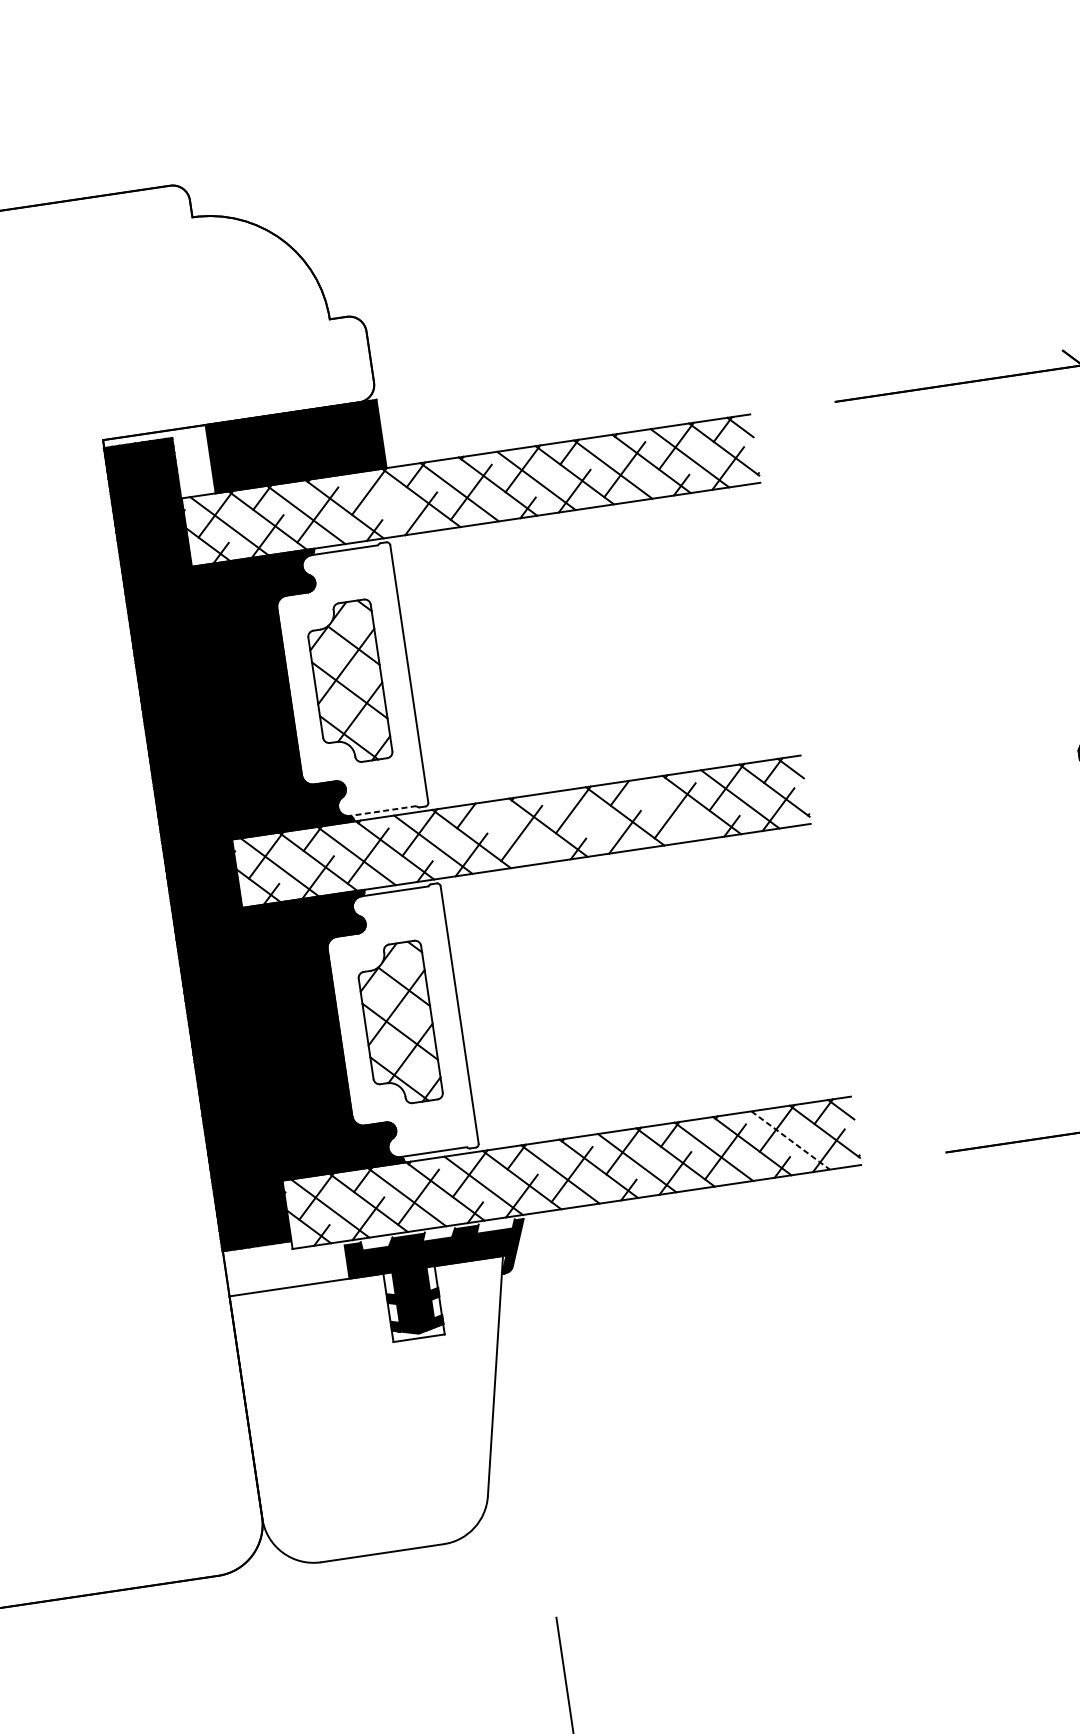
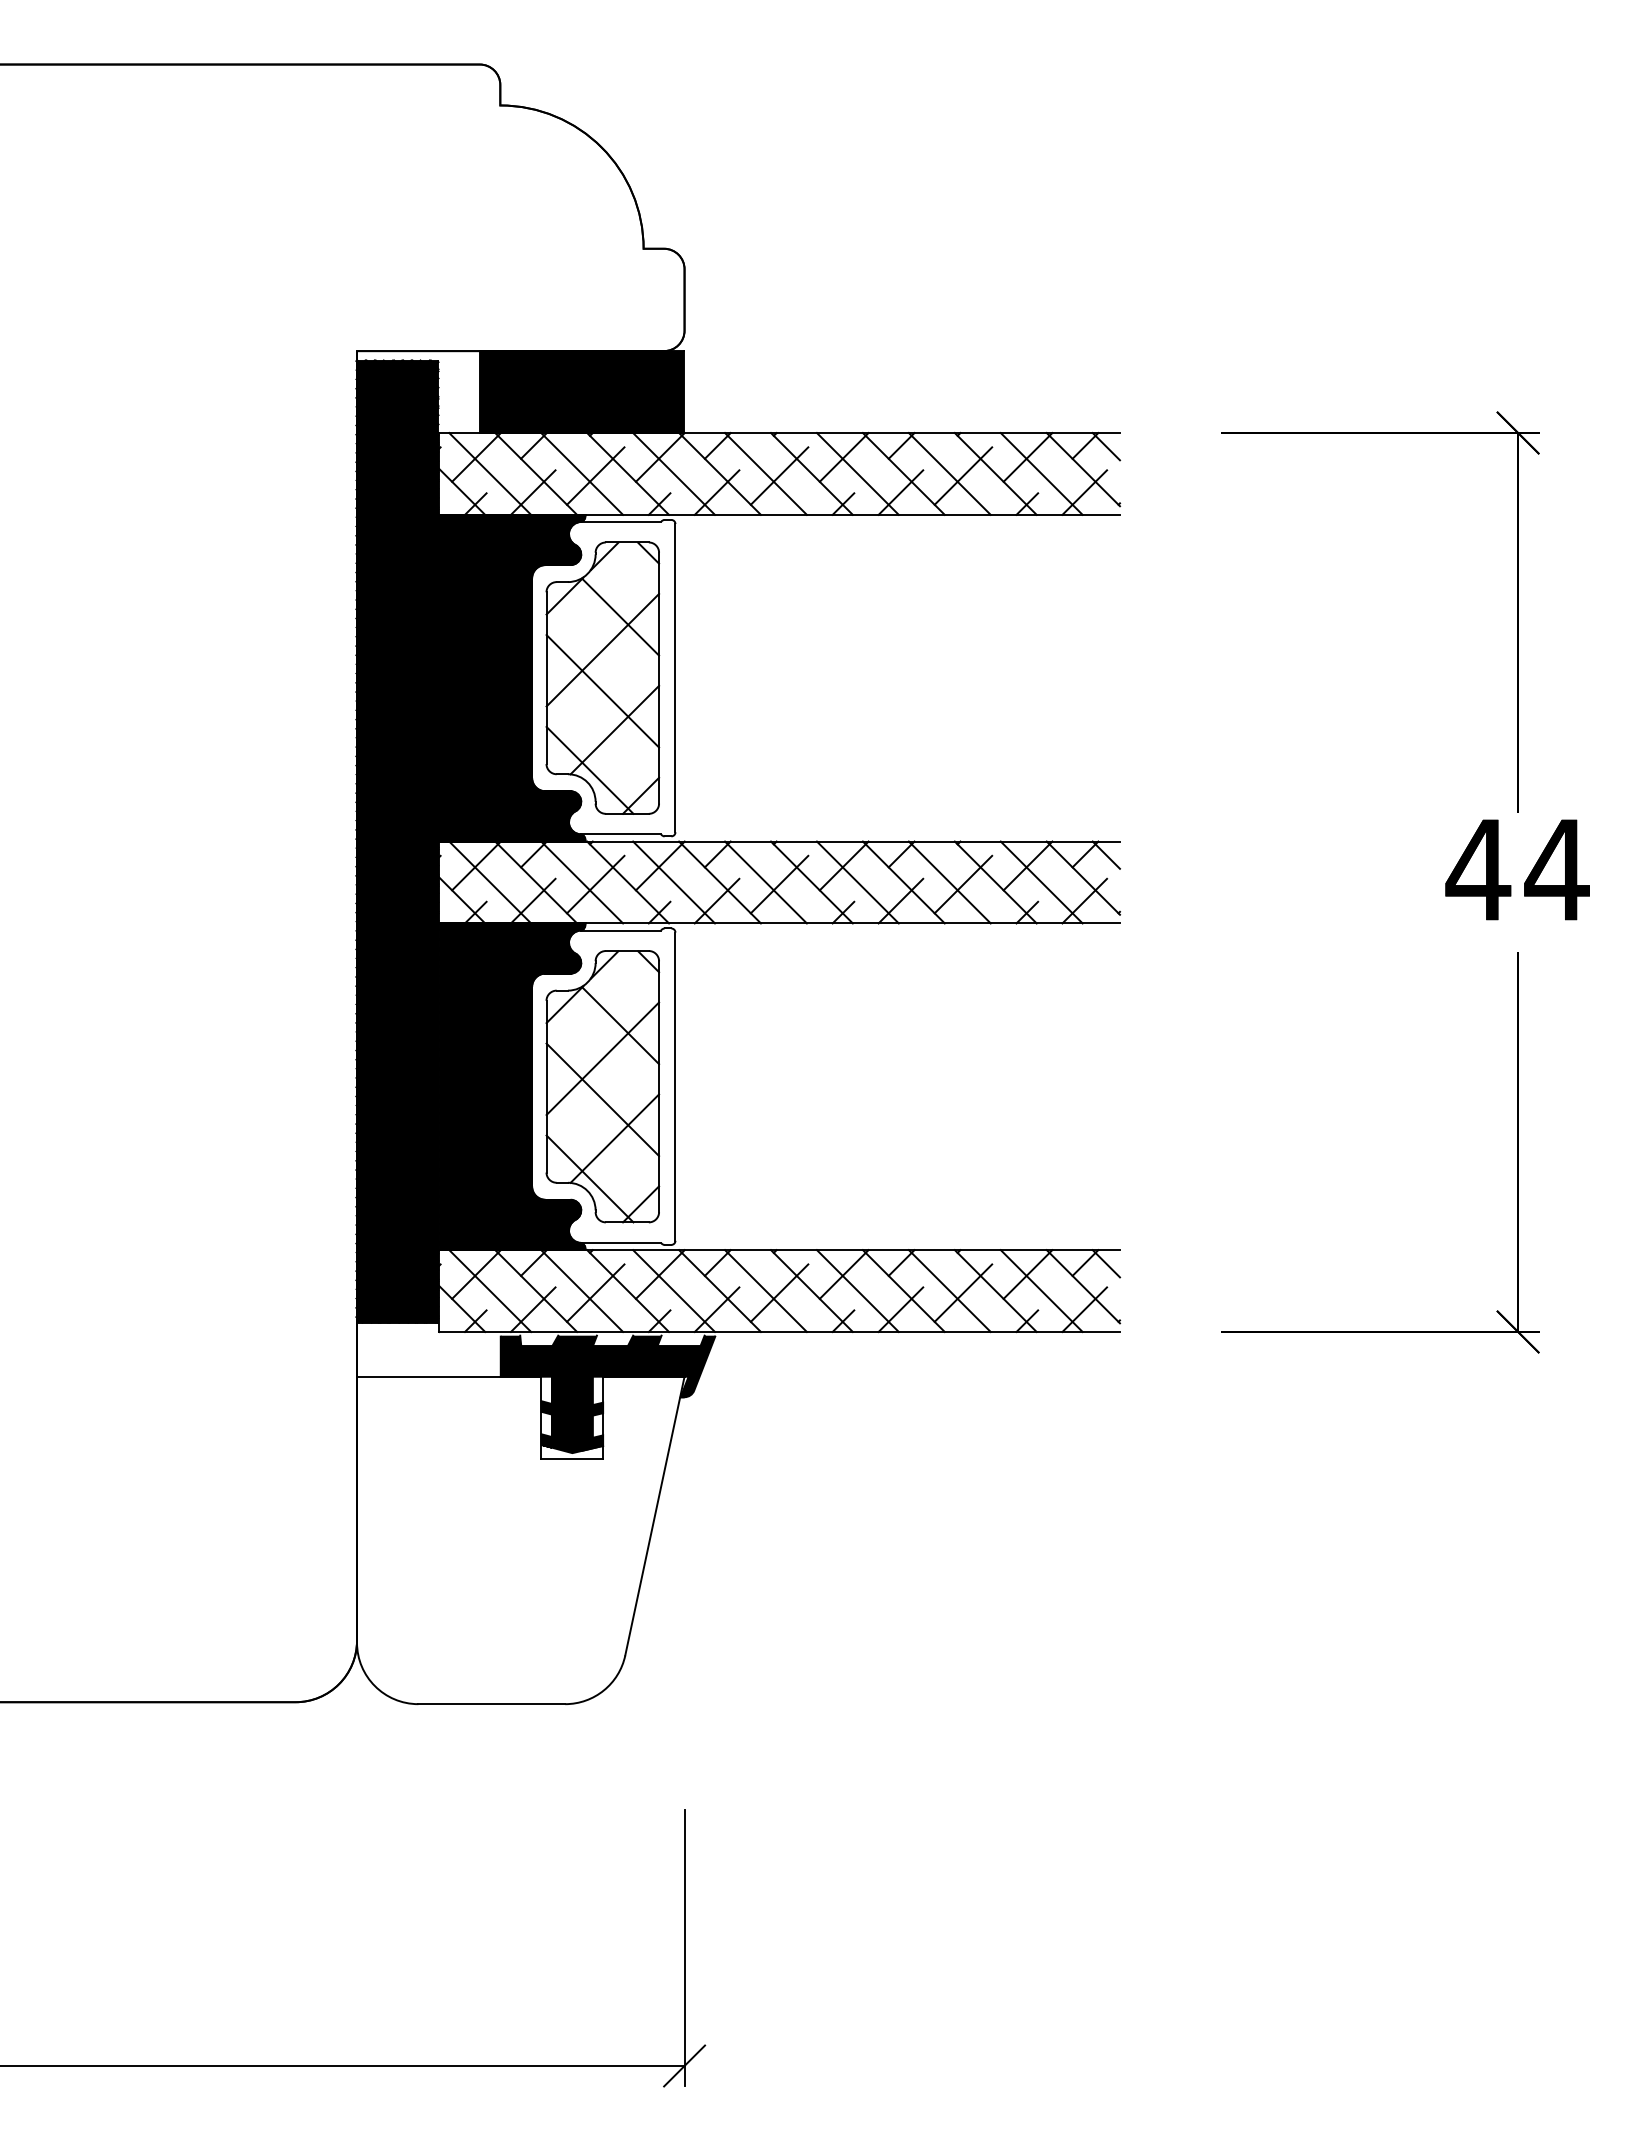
line: (383, 503) -> (674, 473), added
part: (348, 682) -> (602, 677), size x1.43
line: (663, 810) -> (949, 882), added
line: (383, 811) -> (621, 834), dashed -> solid
line: (586, 822) -> (857, 882), added
line: (509, 833) -> (765, 882), added
part: (398, 1023) -> (602, 1086), size x1.43
line: (790, 1140) -> (1041, 1291), dashed -> solid

